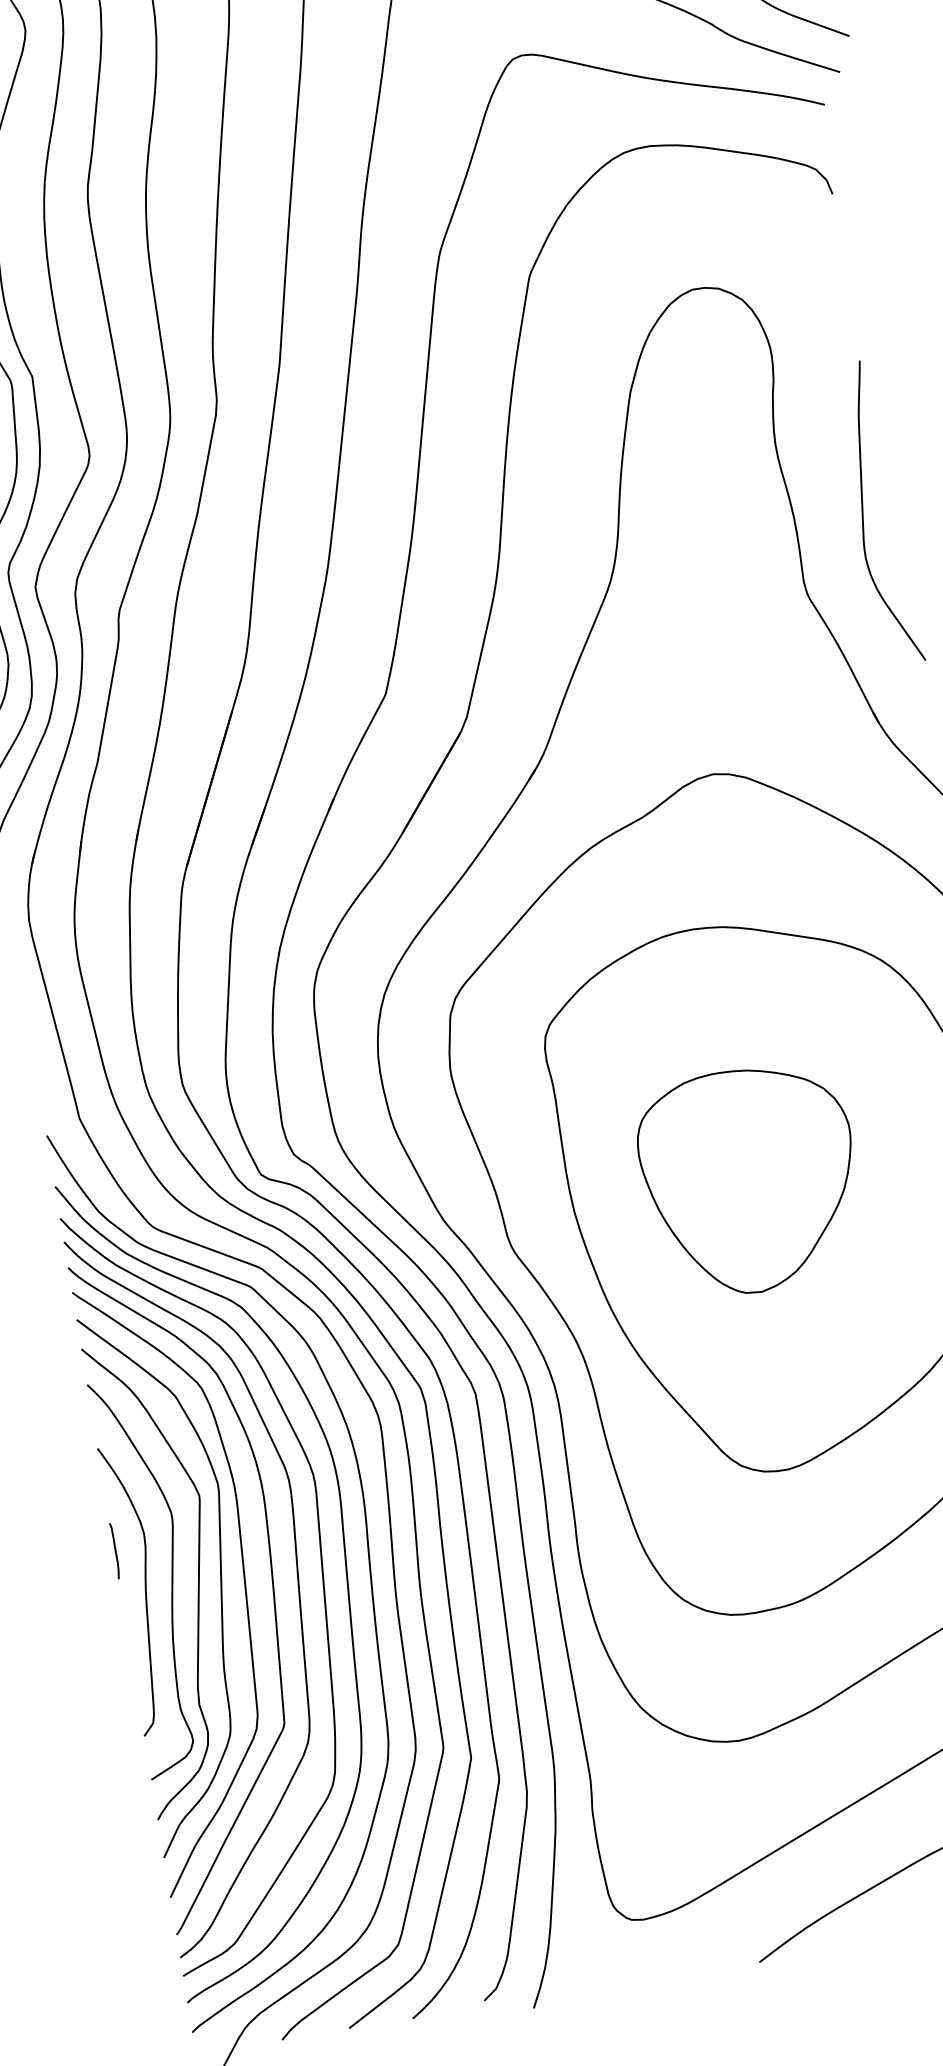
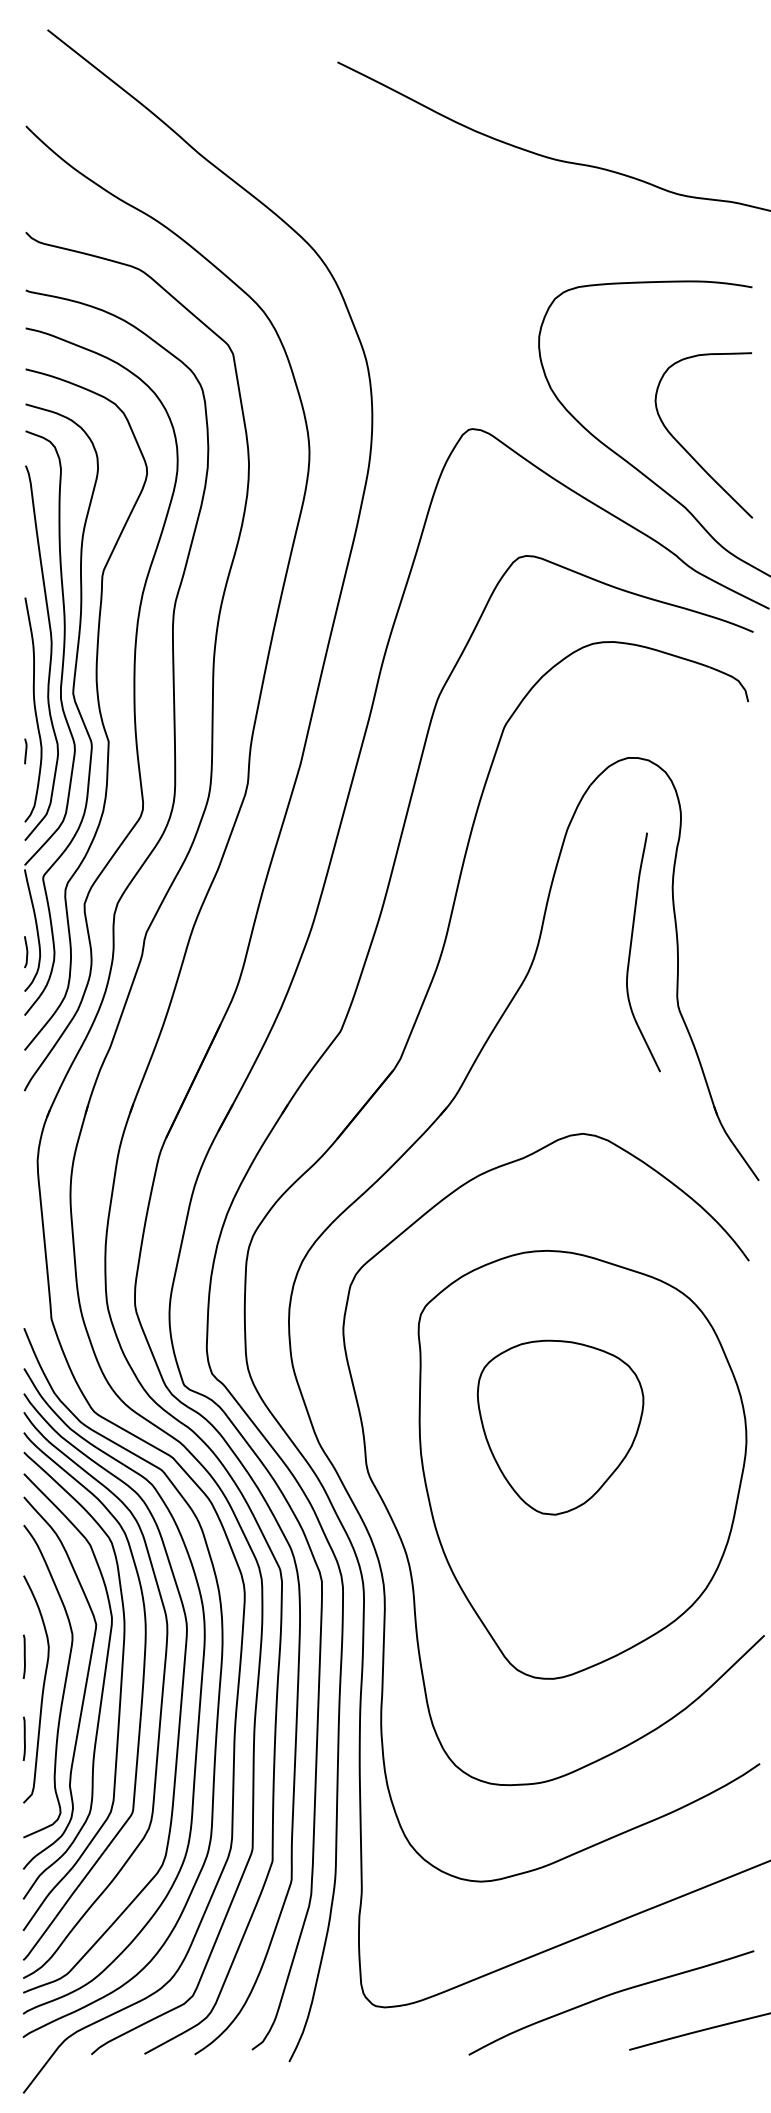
curve: (864, 512) -> (631, 950), moved
part: (750, 1180) -> (560, 1427), moved
line: (130, 1654) -> (23, 1738), added

